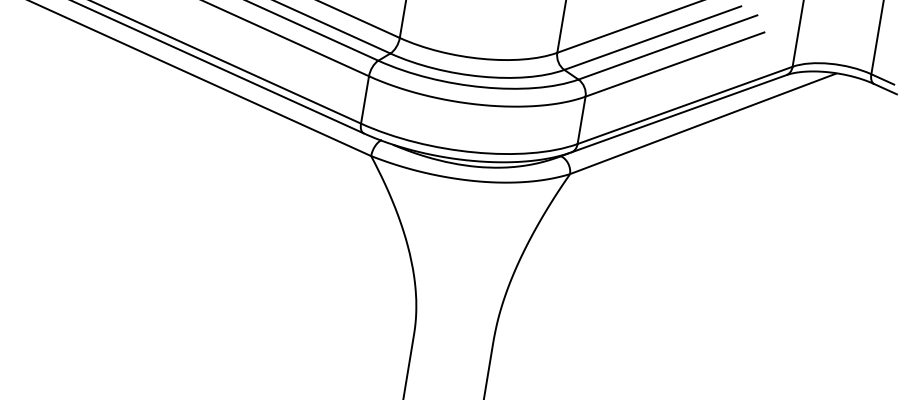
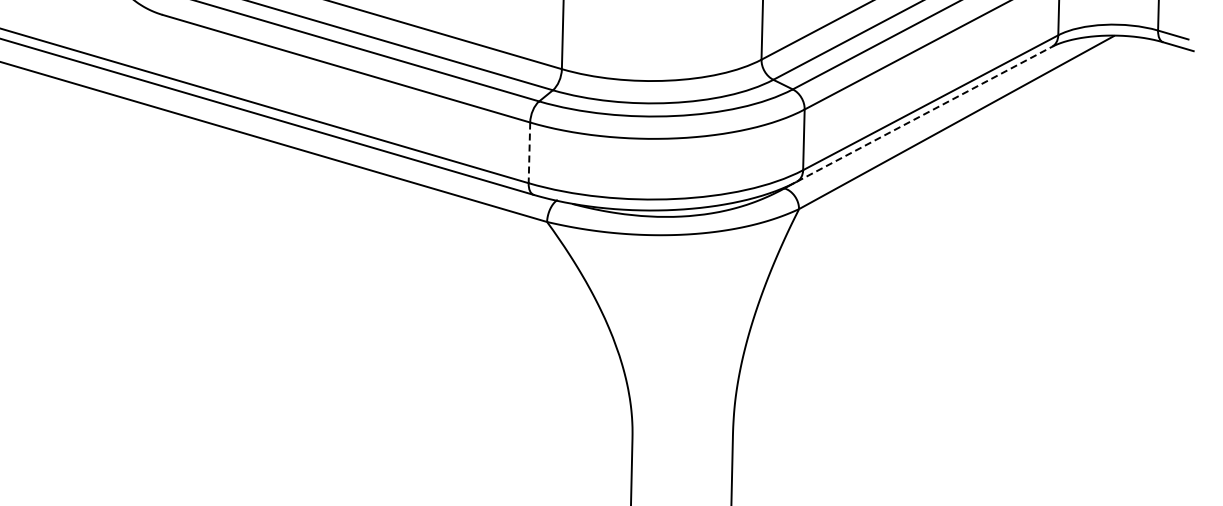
line: (365, 100) -> (529, 153), solid -> dashed
line: (678, 113) -> (924, 114), solid -> dashed

